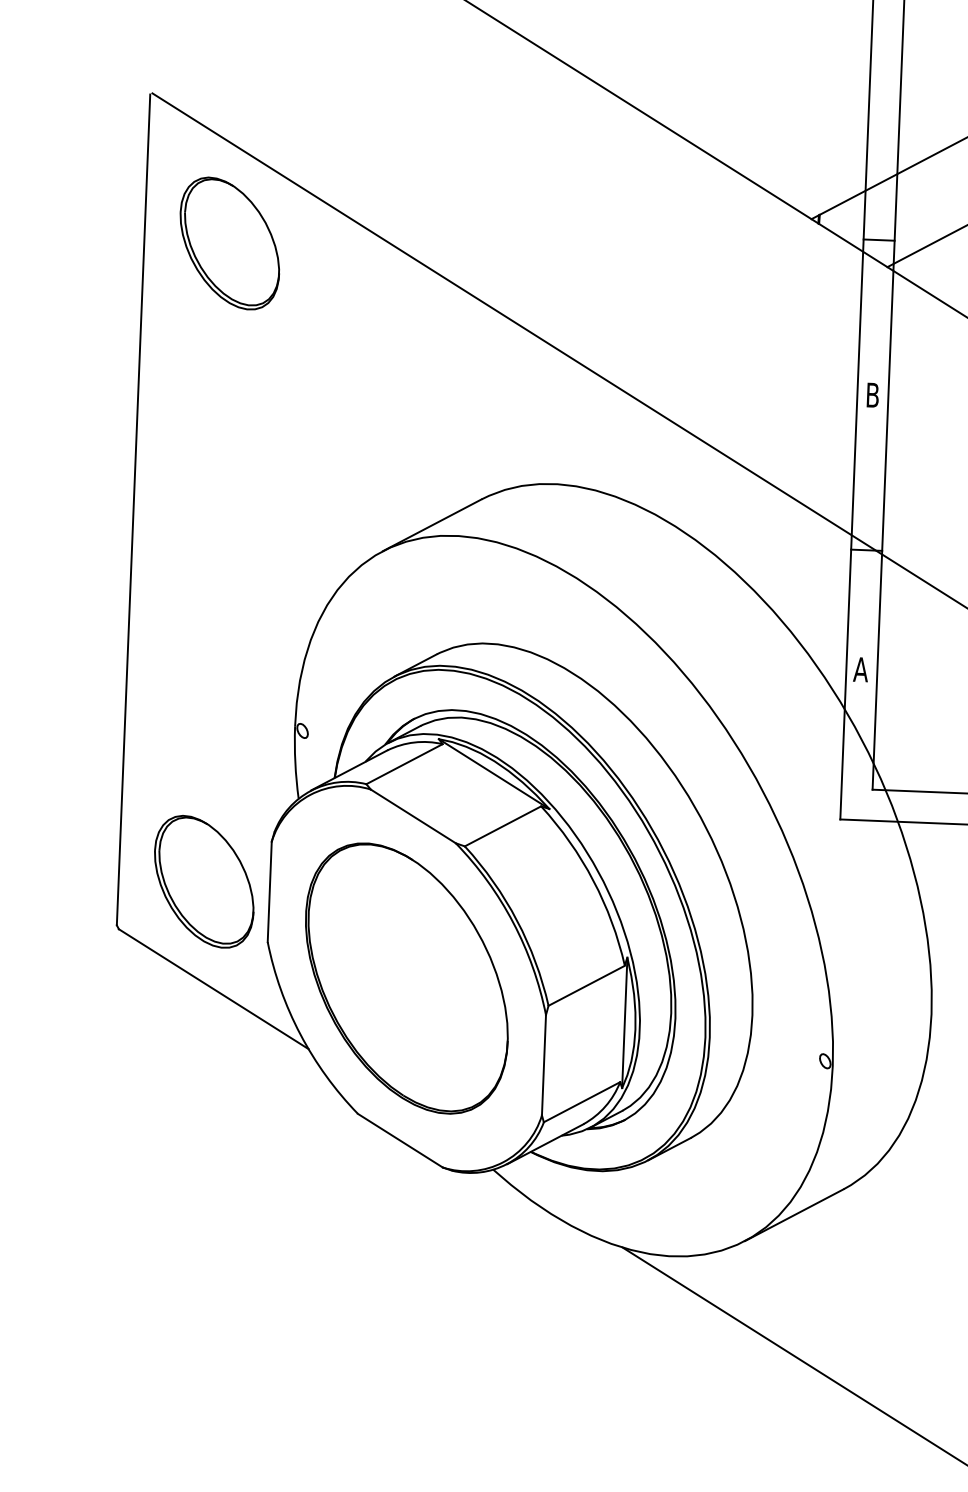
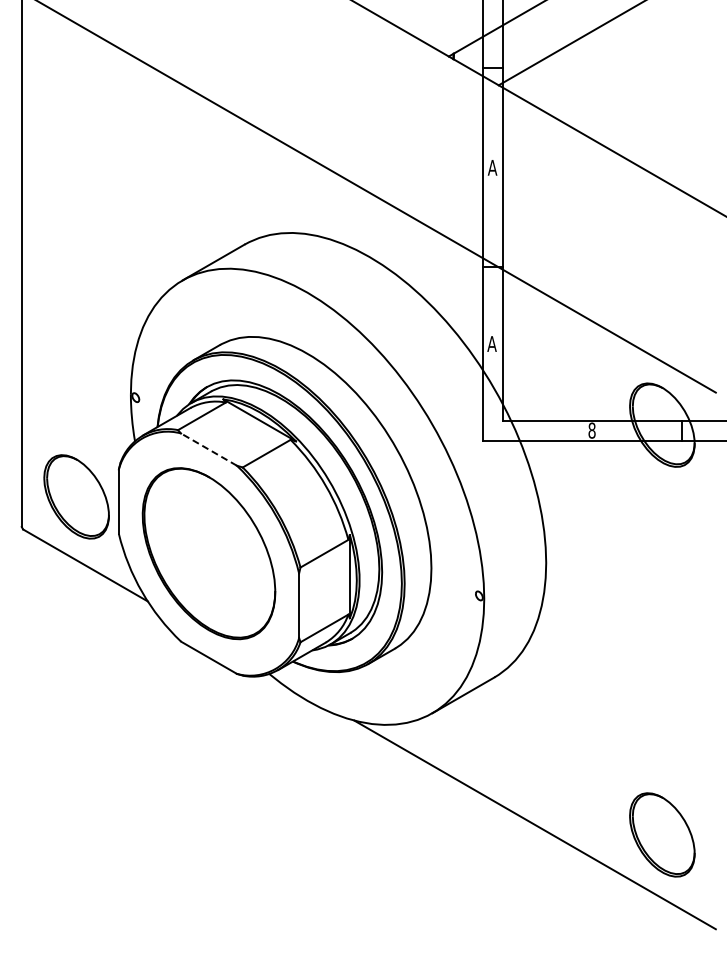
part: (229, 242) -> (76, 86), removed
text: (872, 394) -> (492, 167), B -> A
line: (412, 816) -> (208, 449), solid -> dashed

